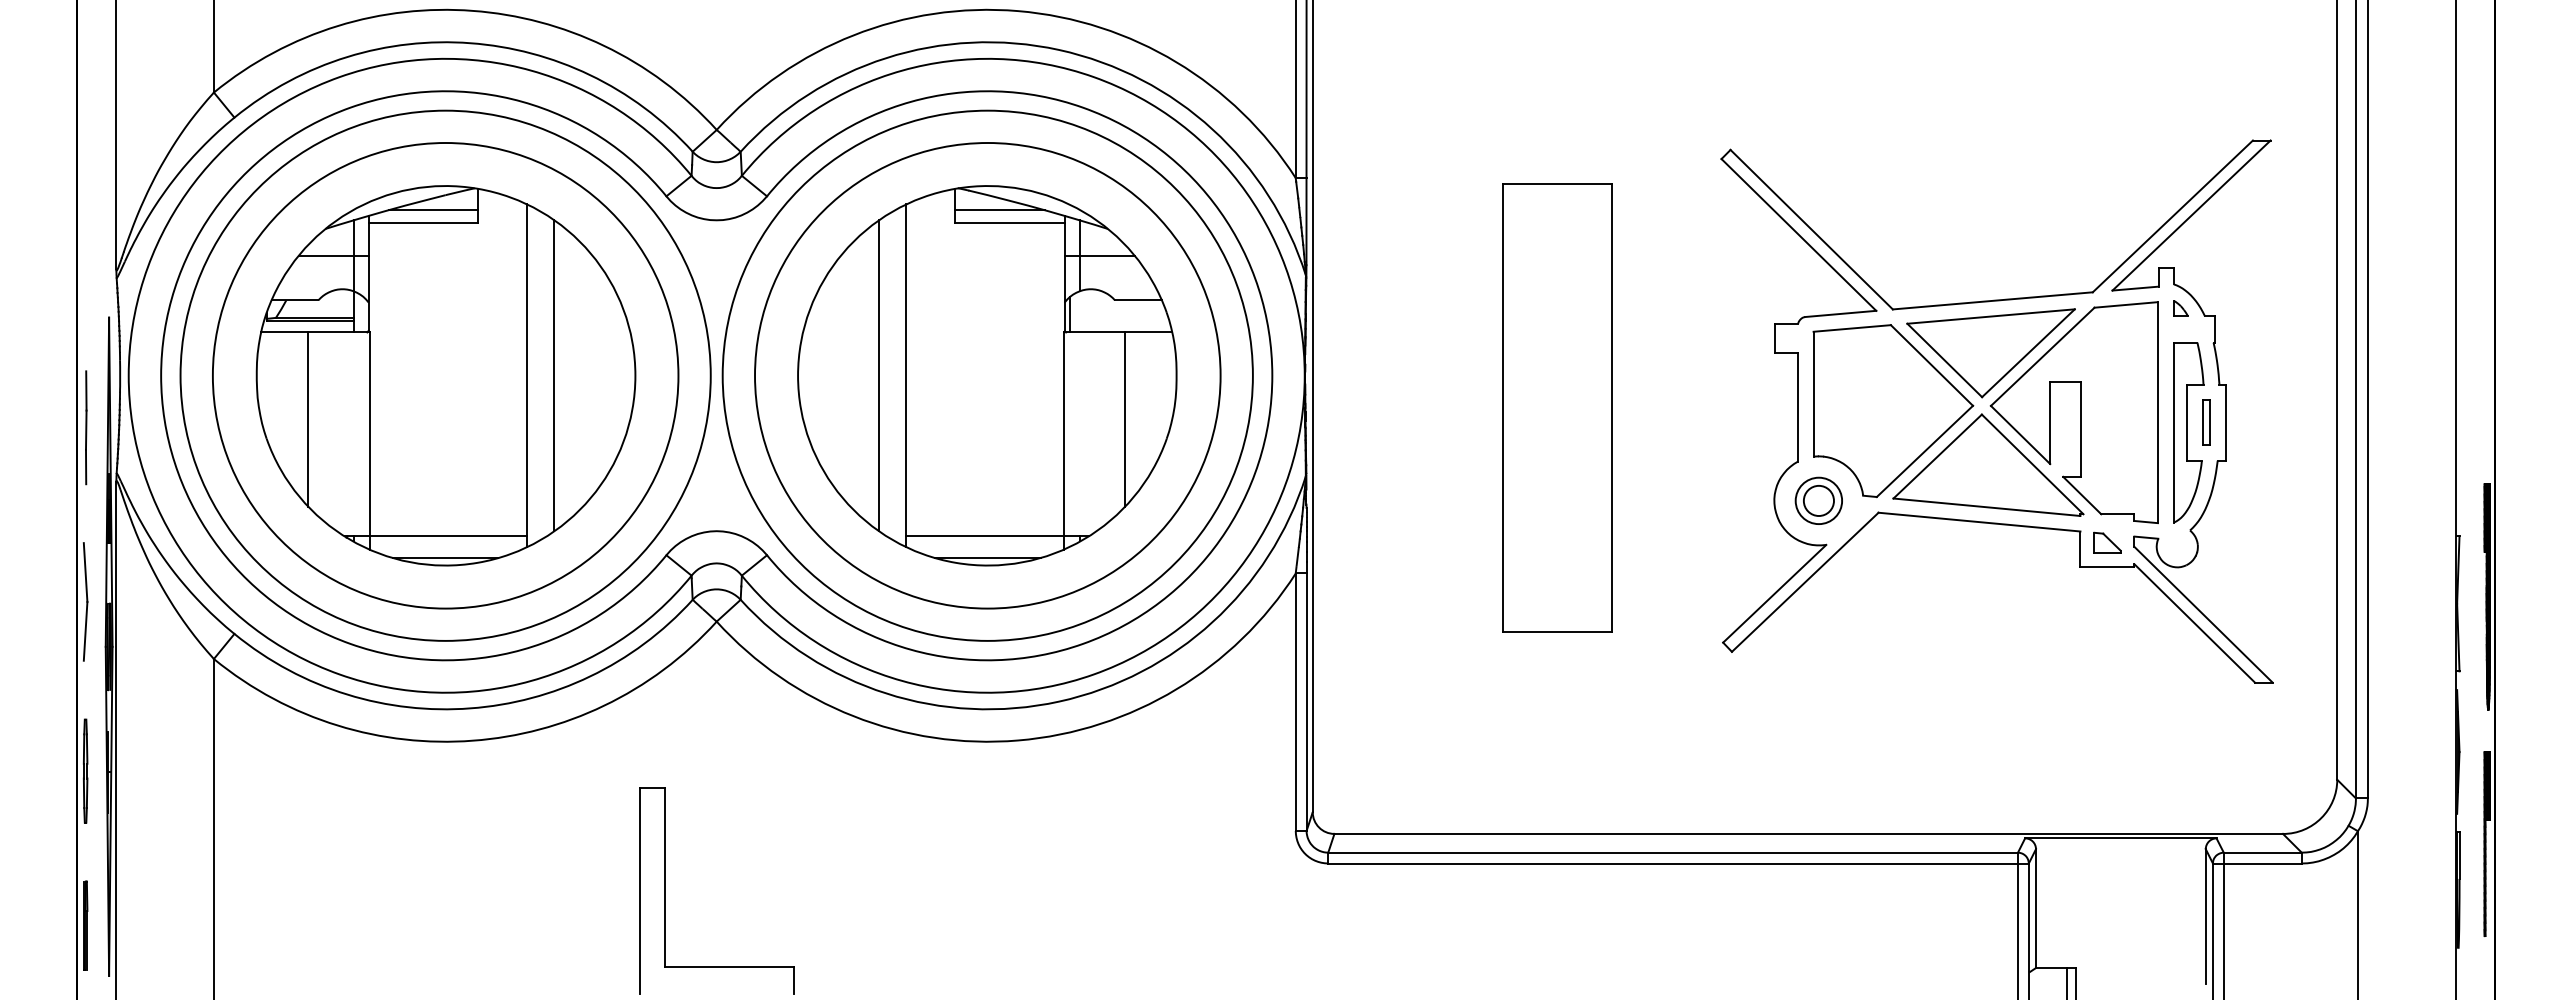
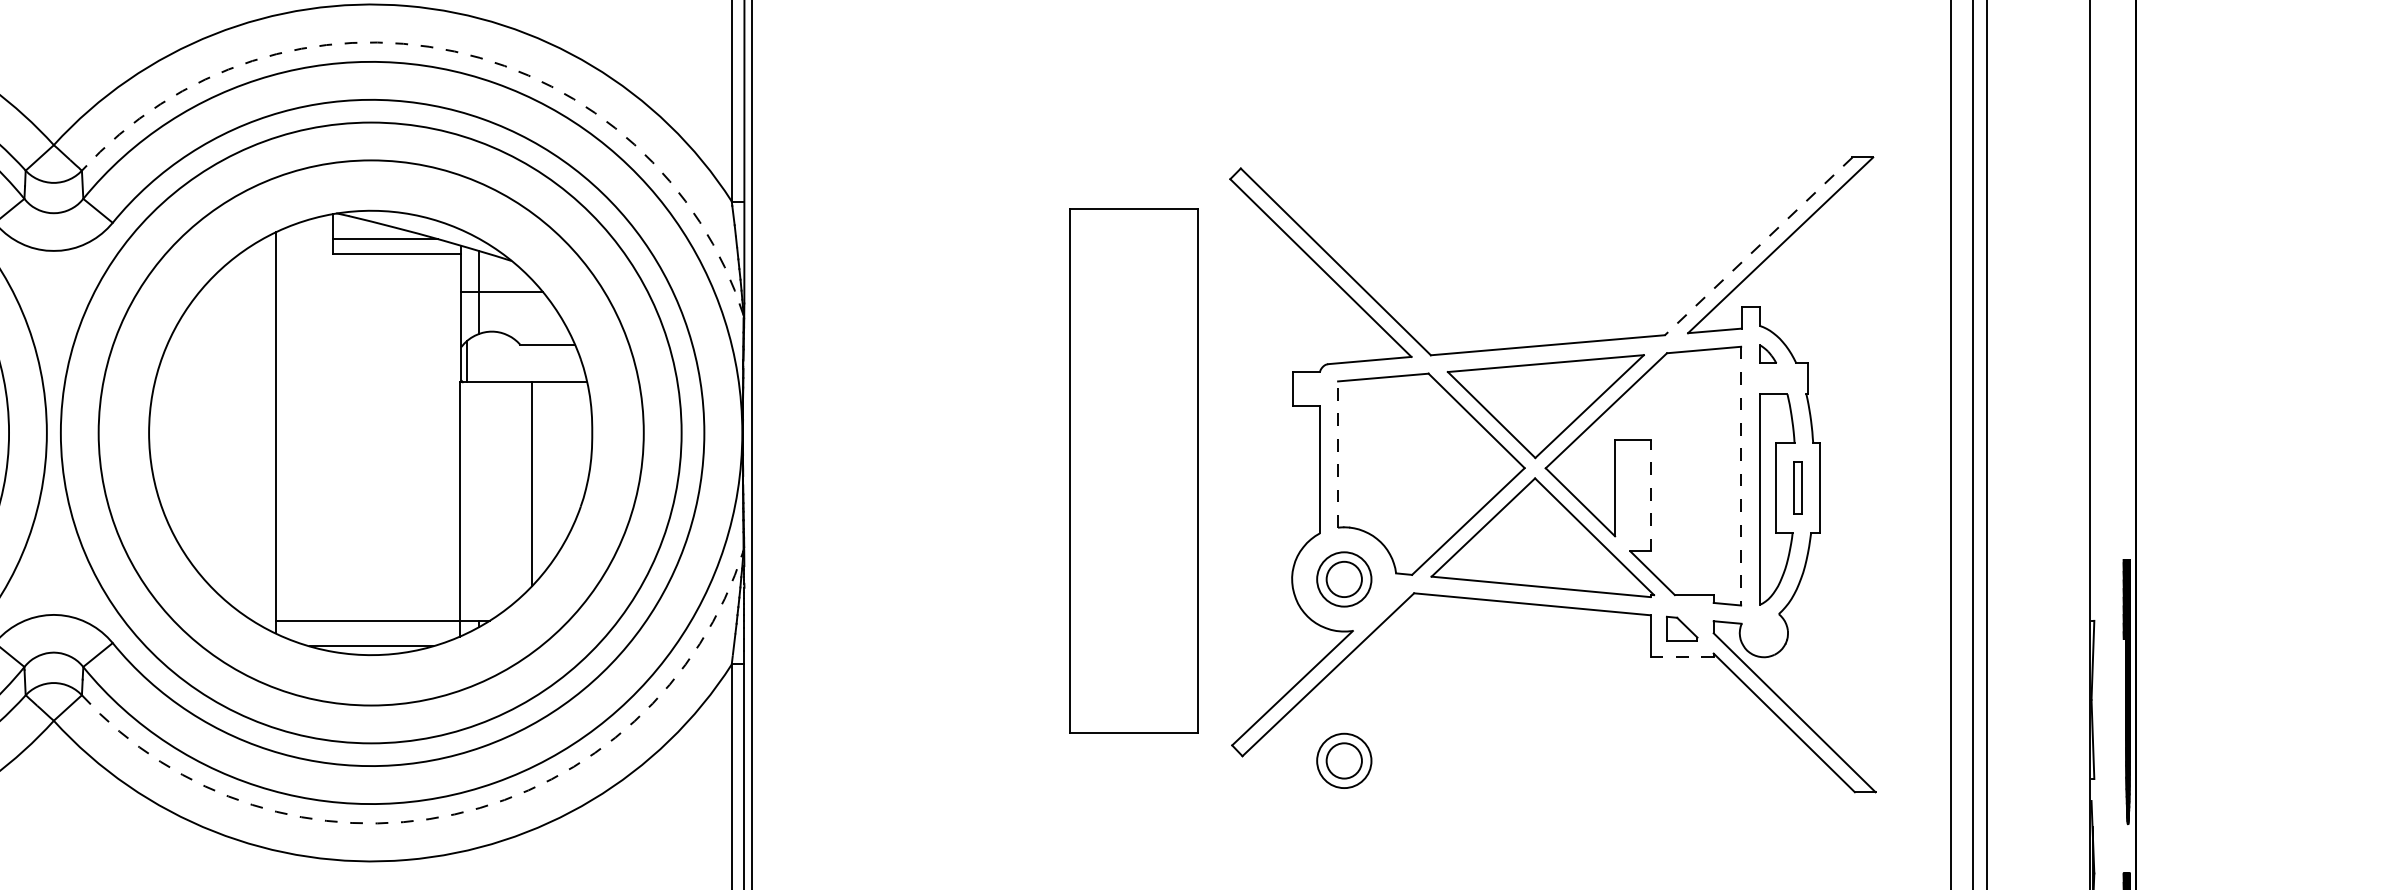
arc: (1059, 49) -> (455, 50), solid -> dashed
line: (2172, 216) -> (1758, 246), solid -> dashed
line: (879, 375) -> (244, 432), removed
line: (1813, 393) -> (1337, 453), solid -> dashed
part: (1557, 407) -> (1134, 470), moved
line: (2157, 413) -> (1740, 477), solid -> dashed
line: (2081, 428) -> (1651, 494), solid -> dashed
line: (2107, 566) -> (1682, 656), solid -> dashed
part: (1818, 655) -> (1343, 760), added
arc: (1059, 701) -> (455, 814), solid -> dashed

